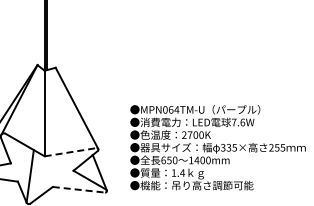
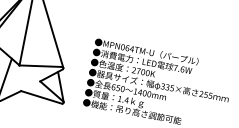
line: (71, 152) -> (41, 66), dashed -> solid
line: (79, 189) -> (42, 97), dashed -> solid

